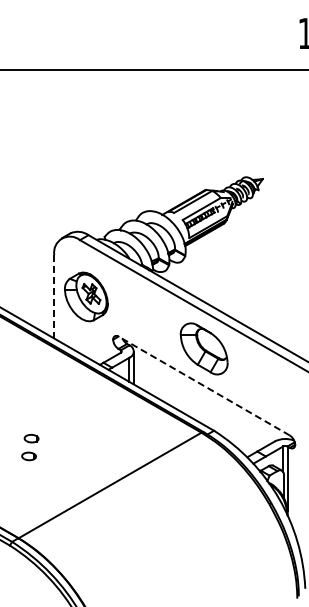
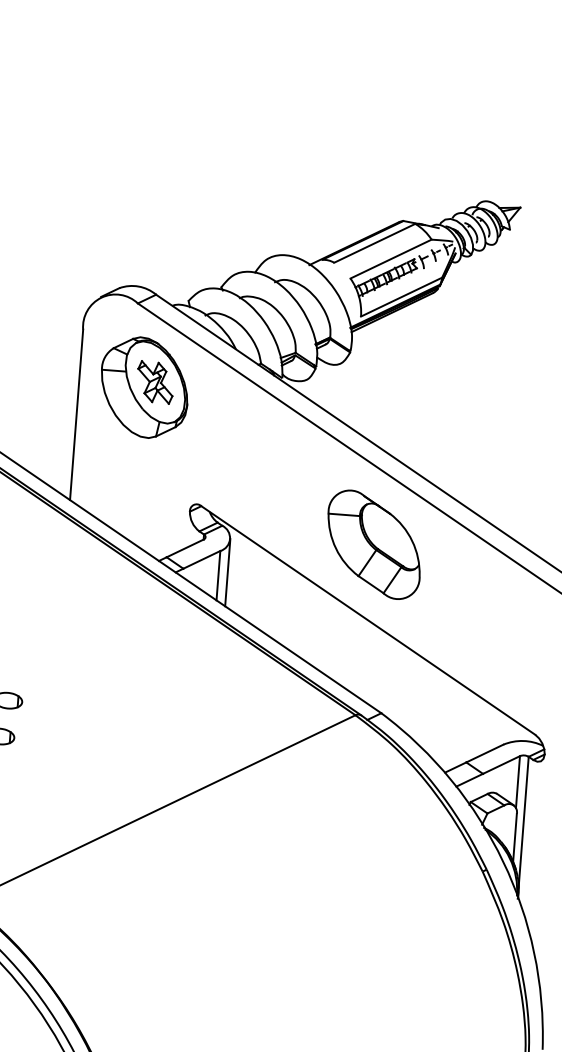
line: (54, 296) -> (77, 414), dashed -> solid
part: (86, 296) -> (144, 386), moved
line: (204, 386) -> (368, 621), dashed -> solid

